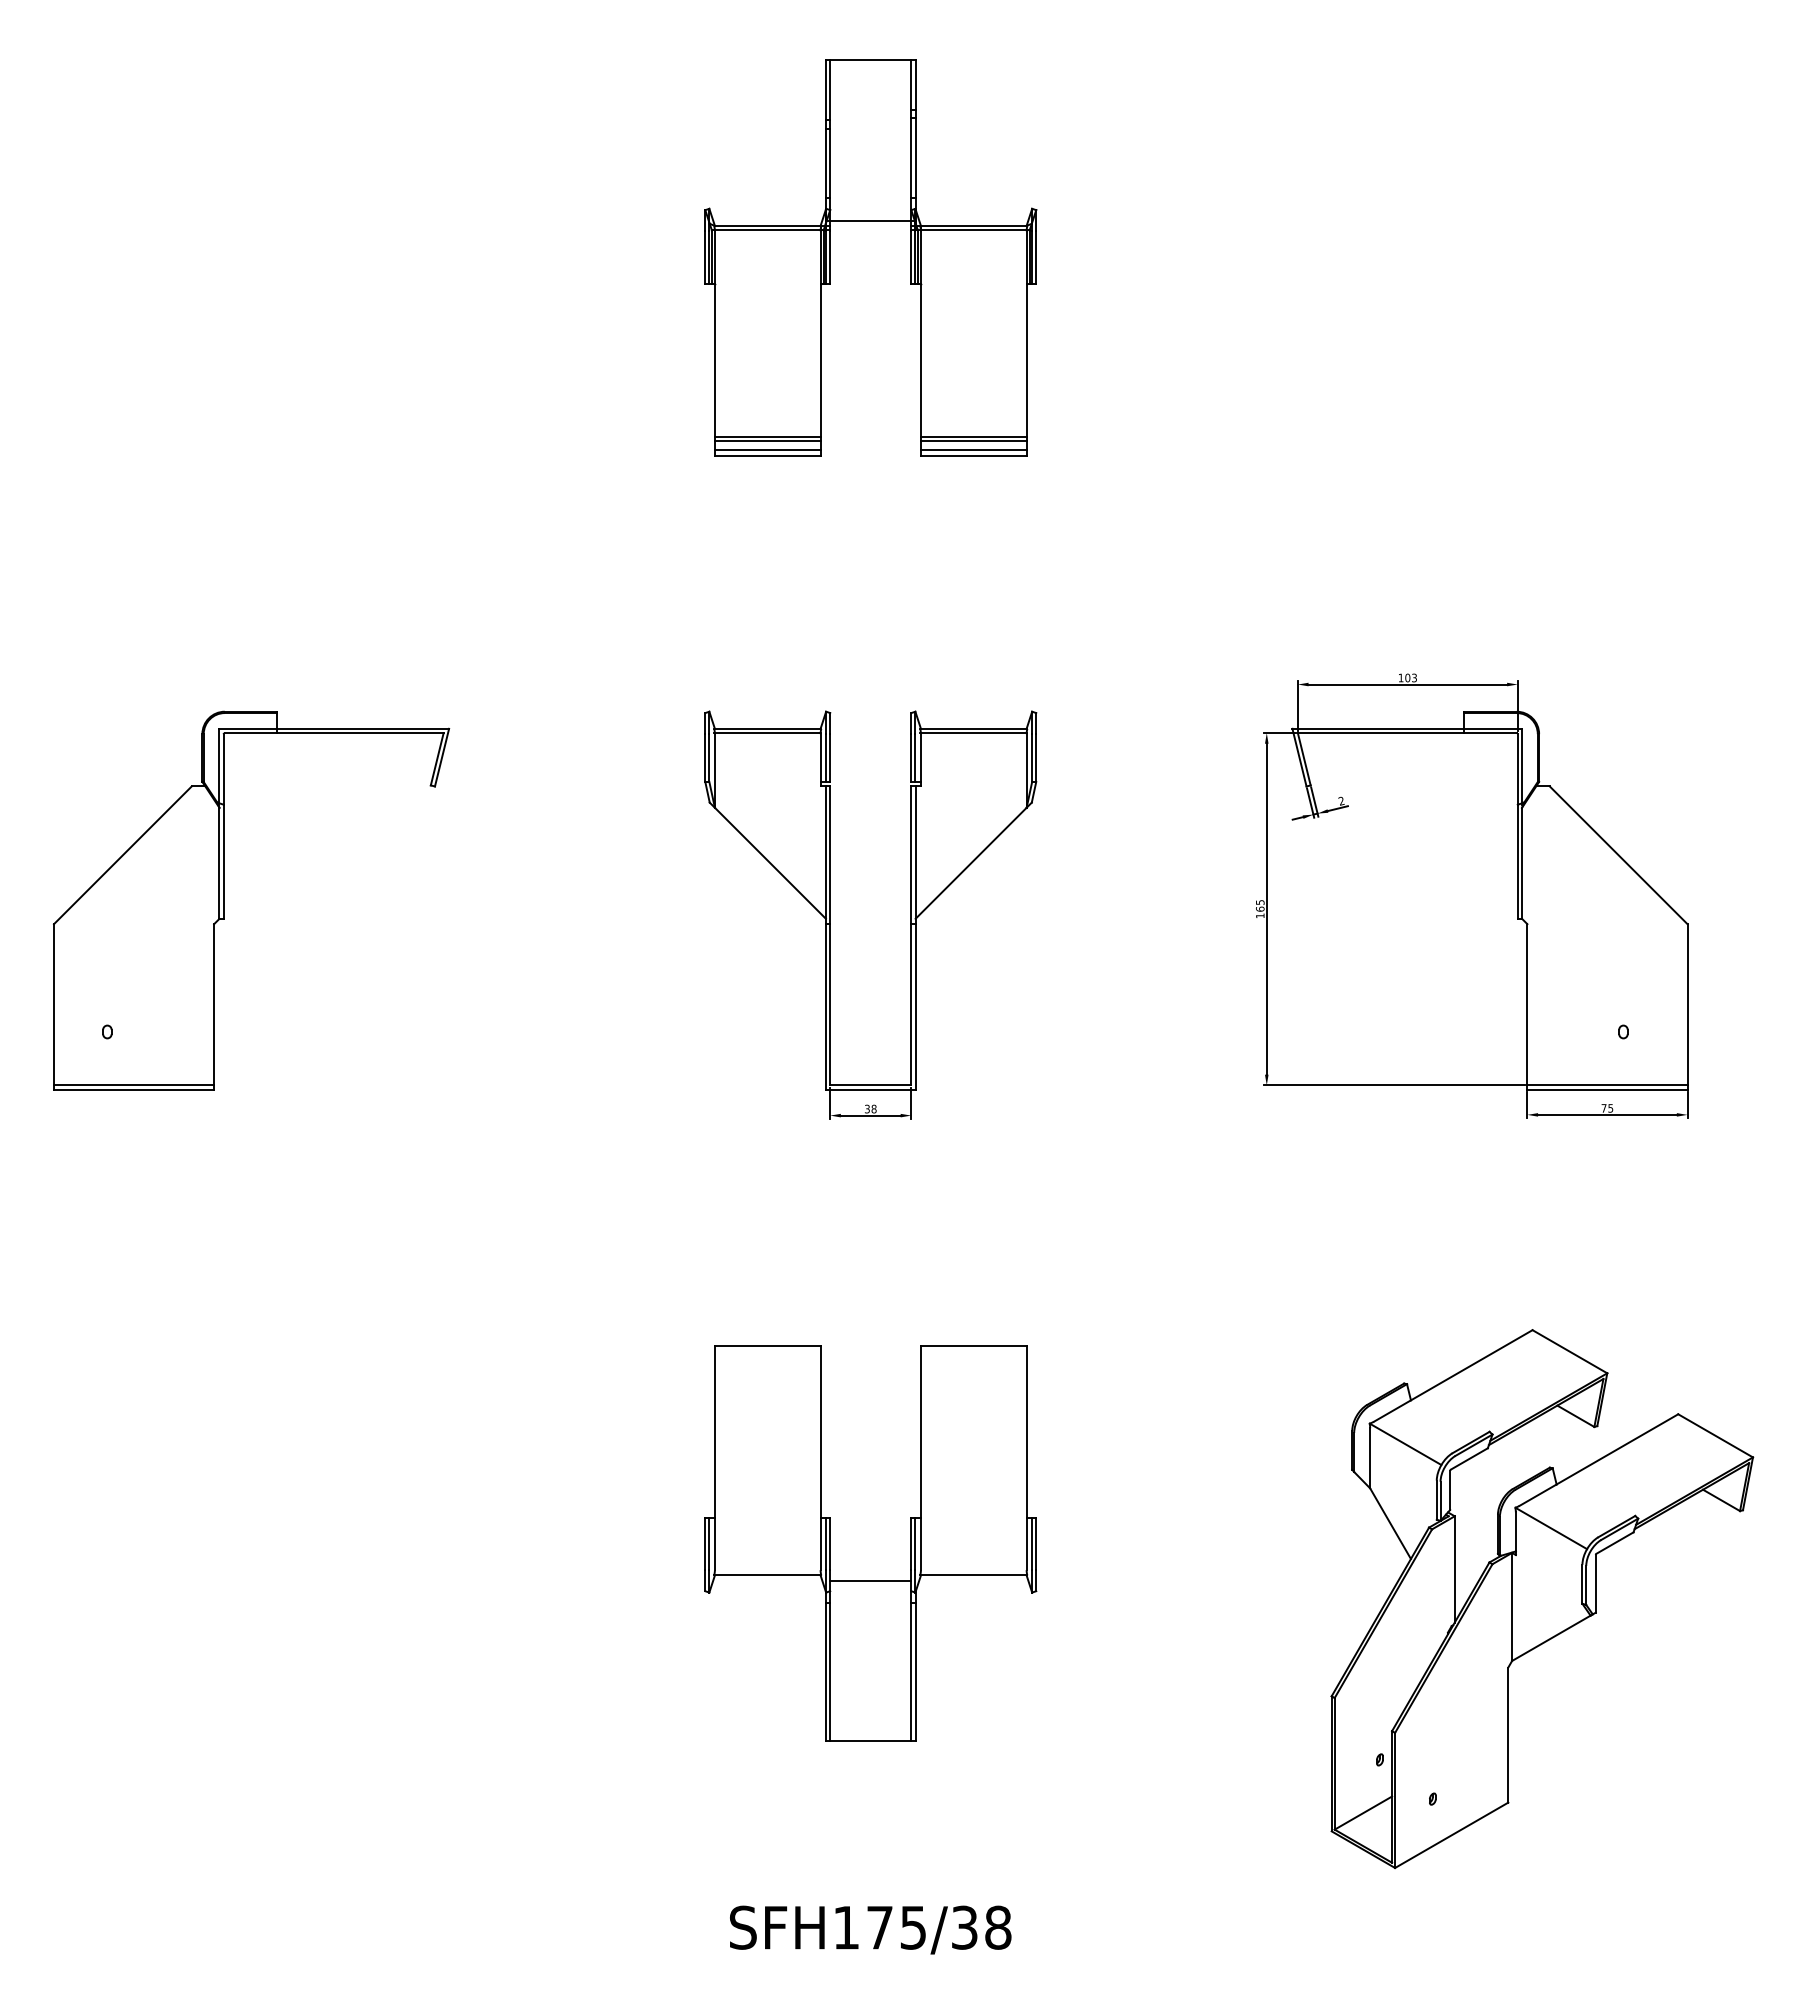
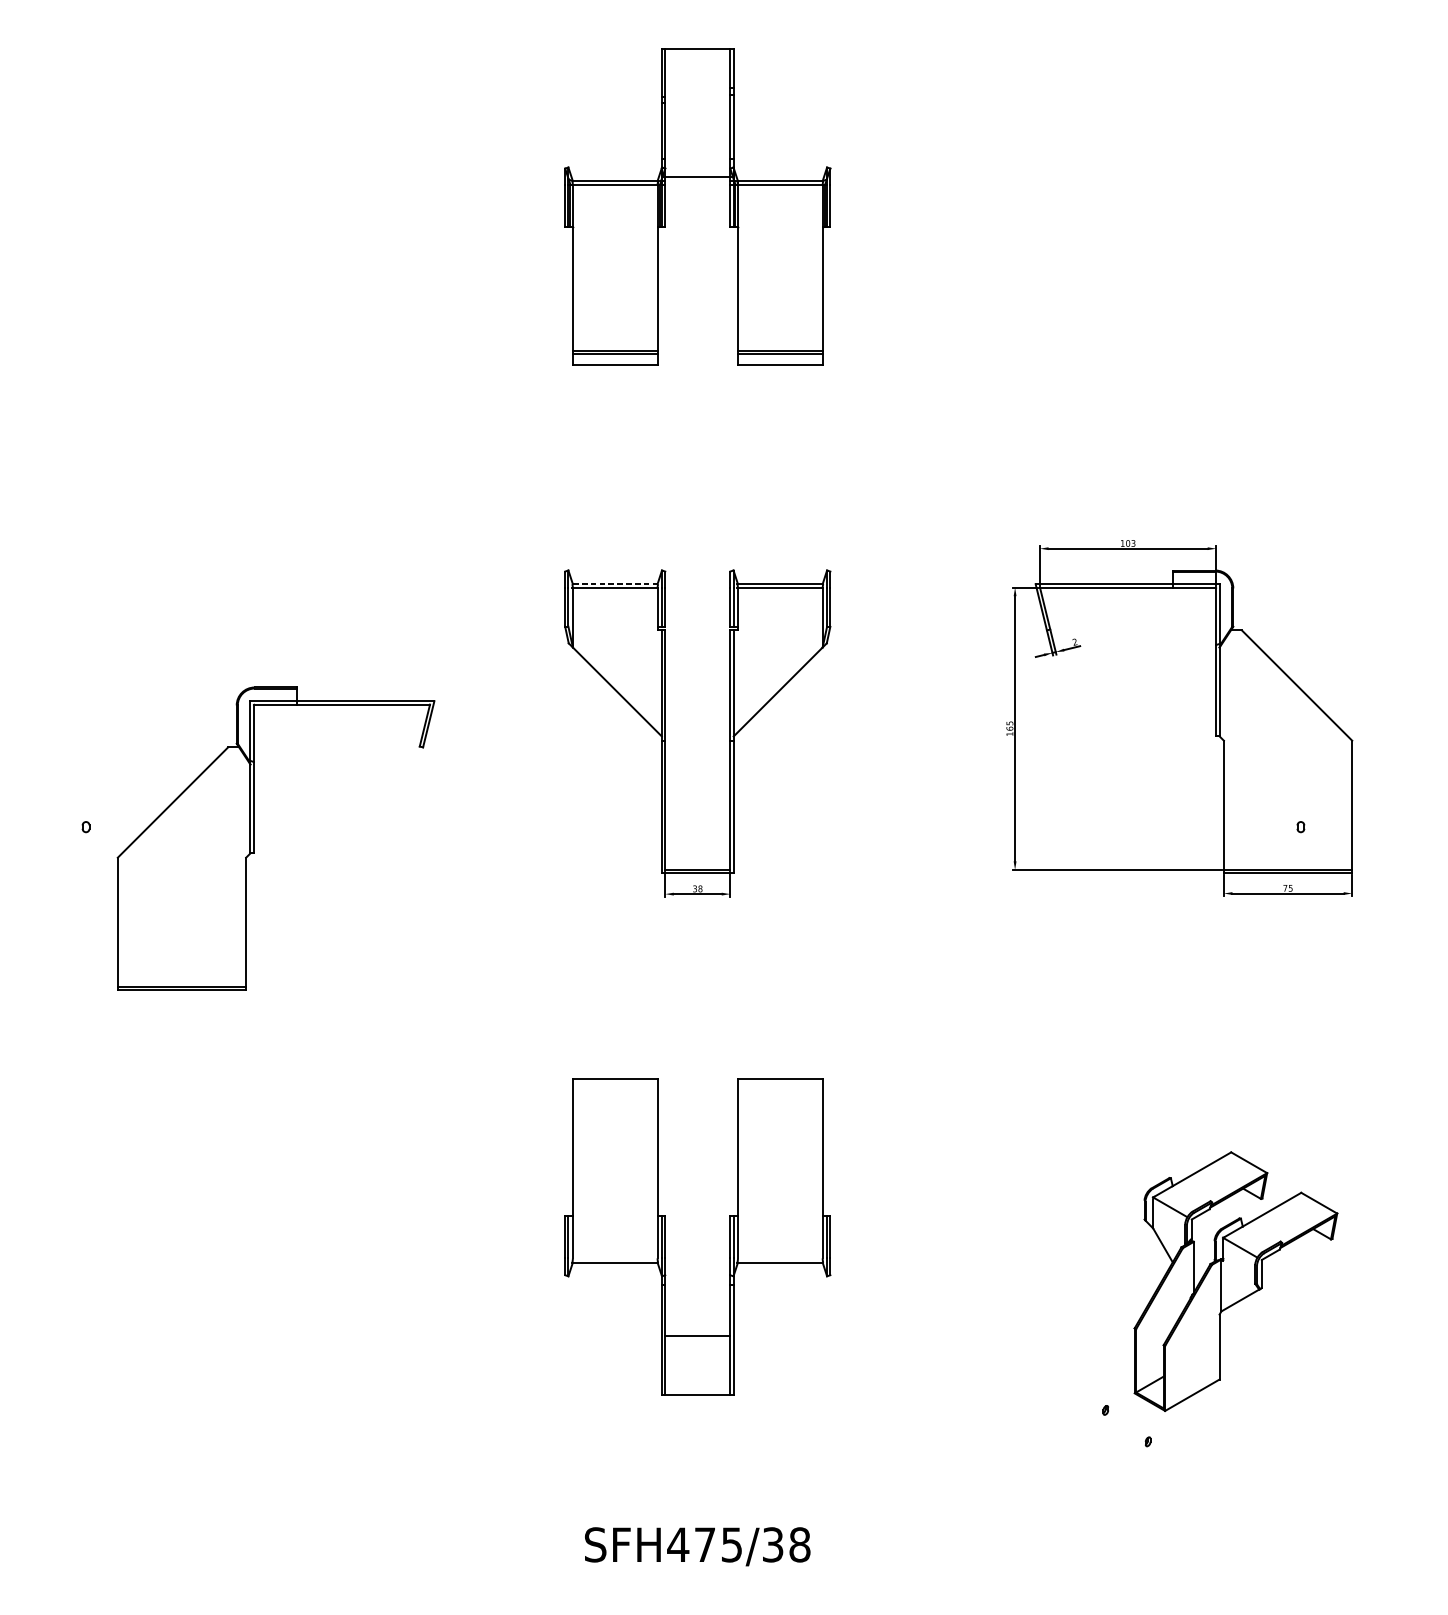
line: (767, 450) -> (615, 361), removed
line: (973, 450) -> (780, 361), removed
line: (767, 728) -> (615, 583), solid -> dashed
part: (224, 900) -> (254, 838), moved
line: (870, 1580) -> (697, 1335), moved
part: (1542, 1599) -> (1236, 1281), size x0.6
text: (846, 1927) -> (678, 1544), SFH175/38 -> SFH475/38

